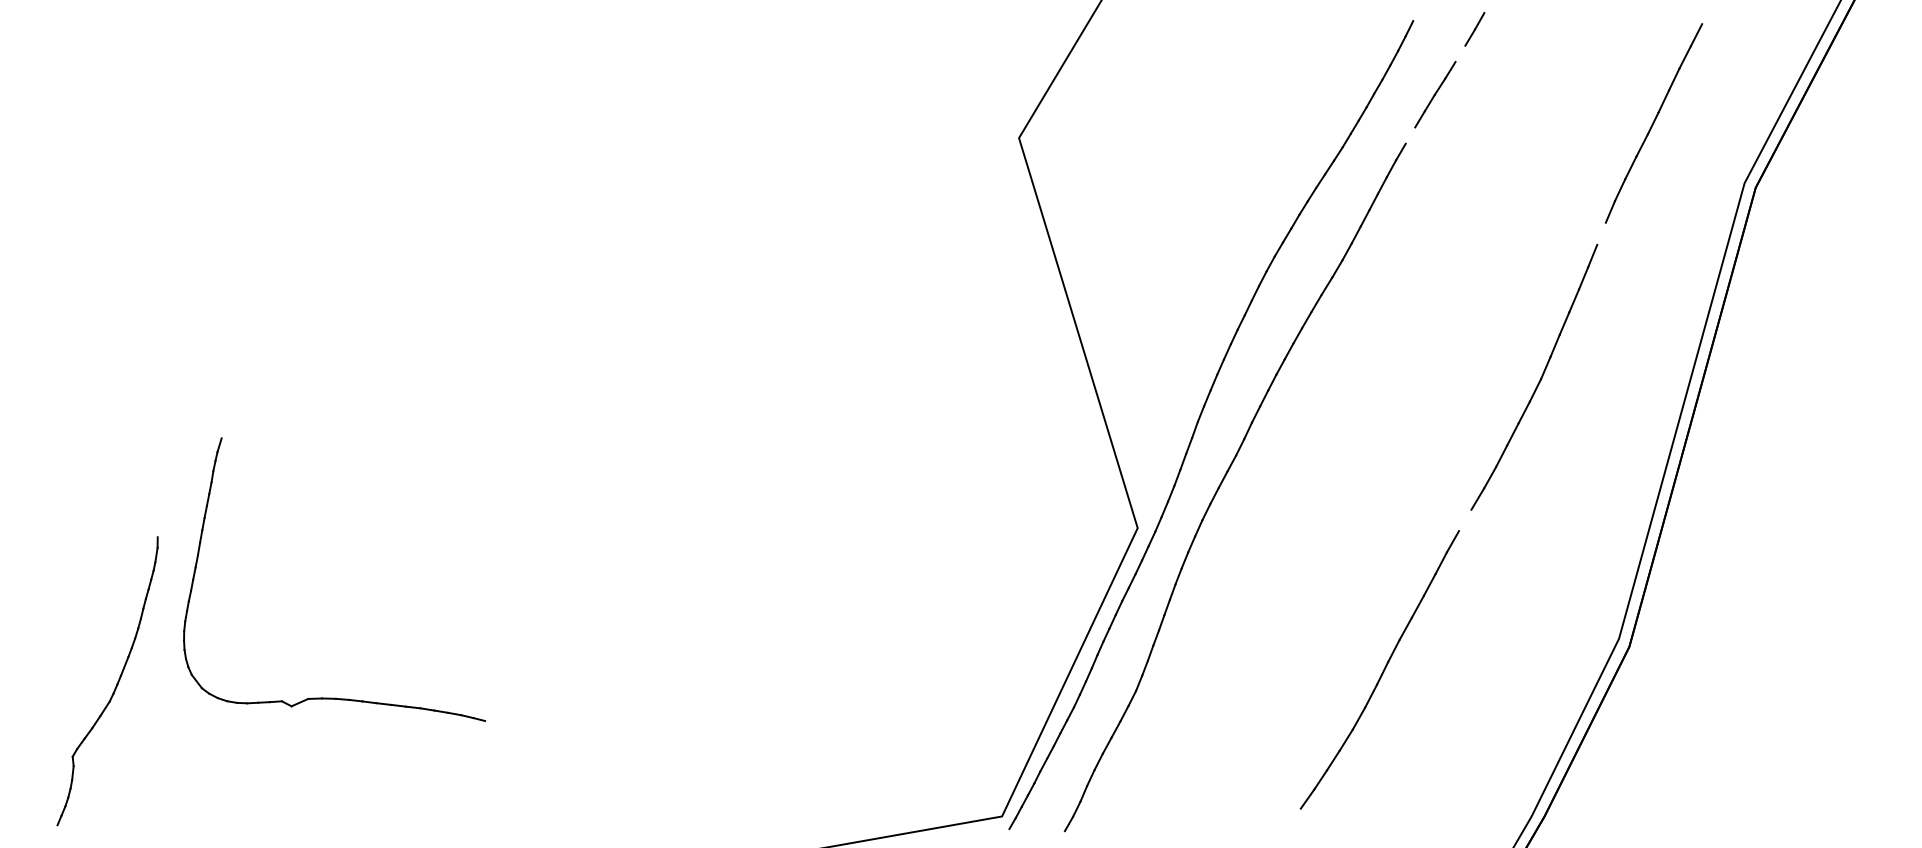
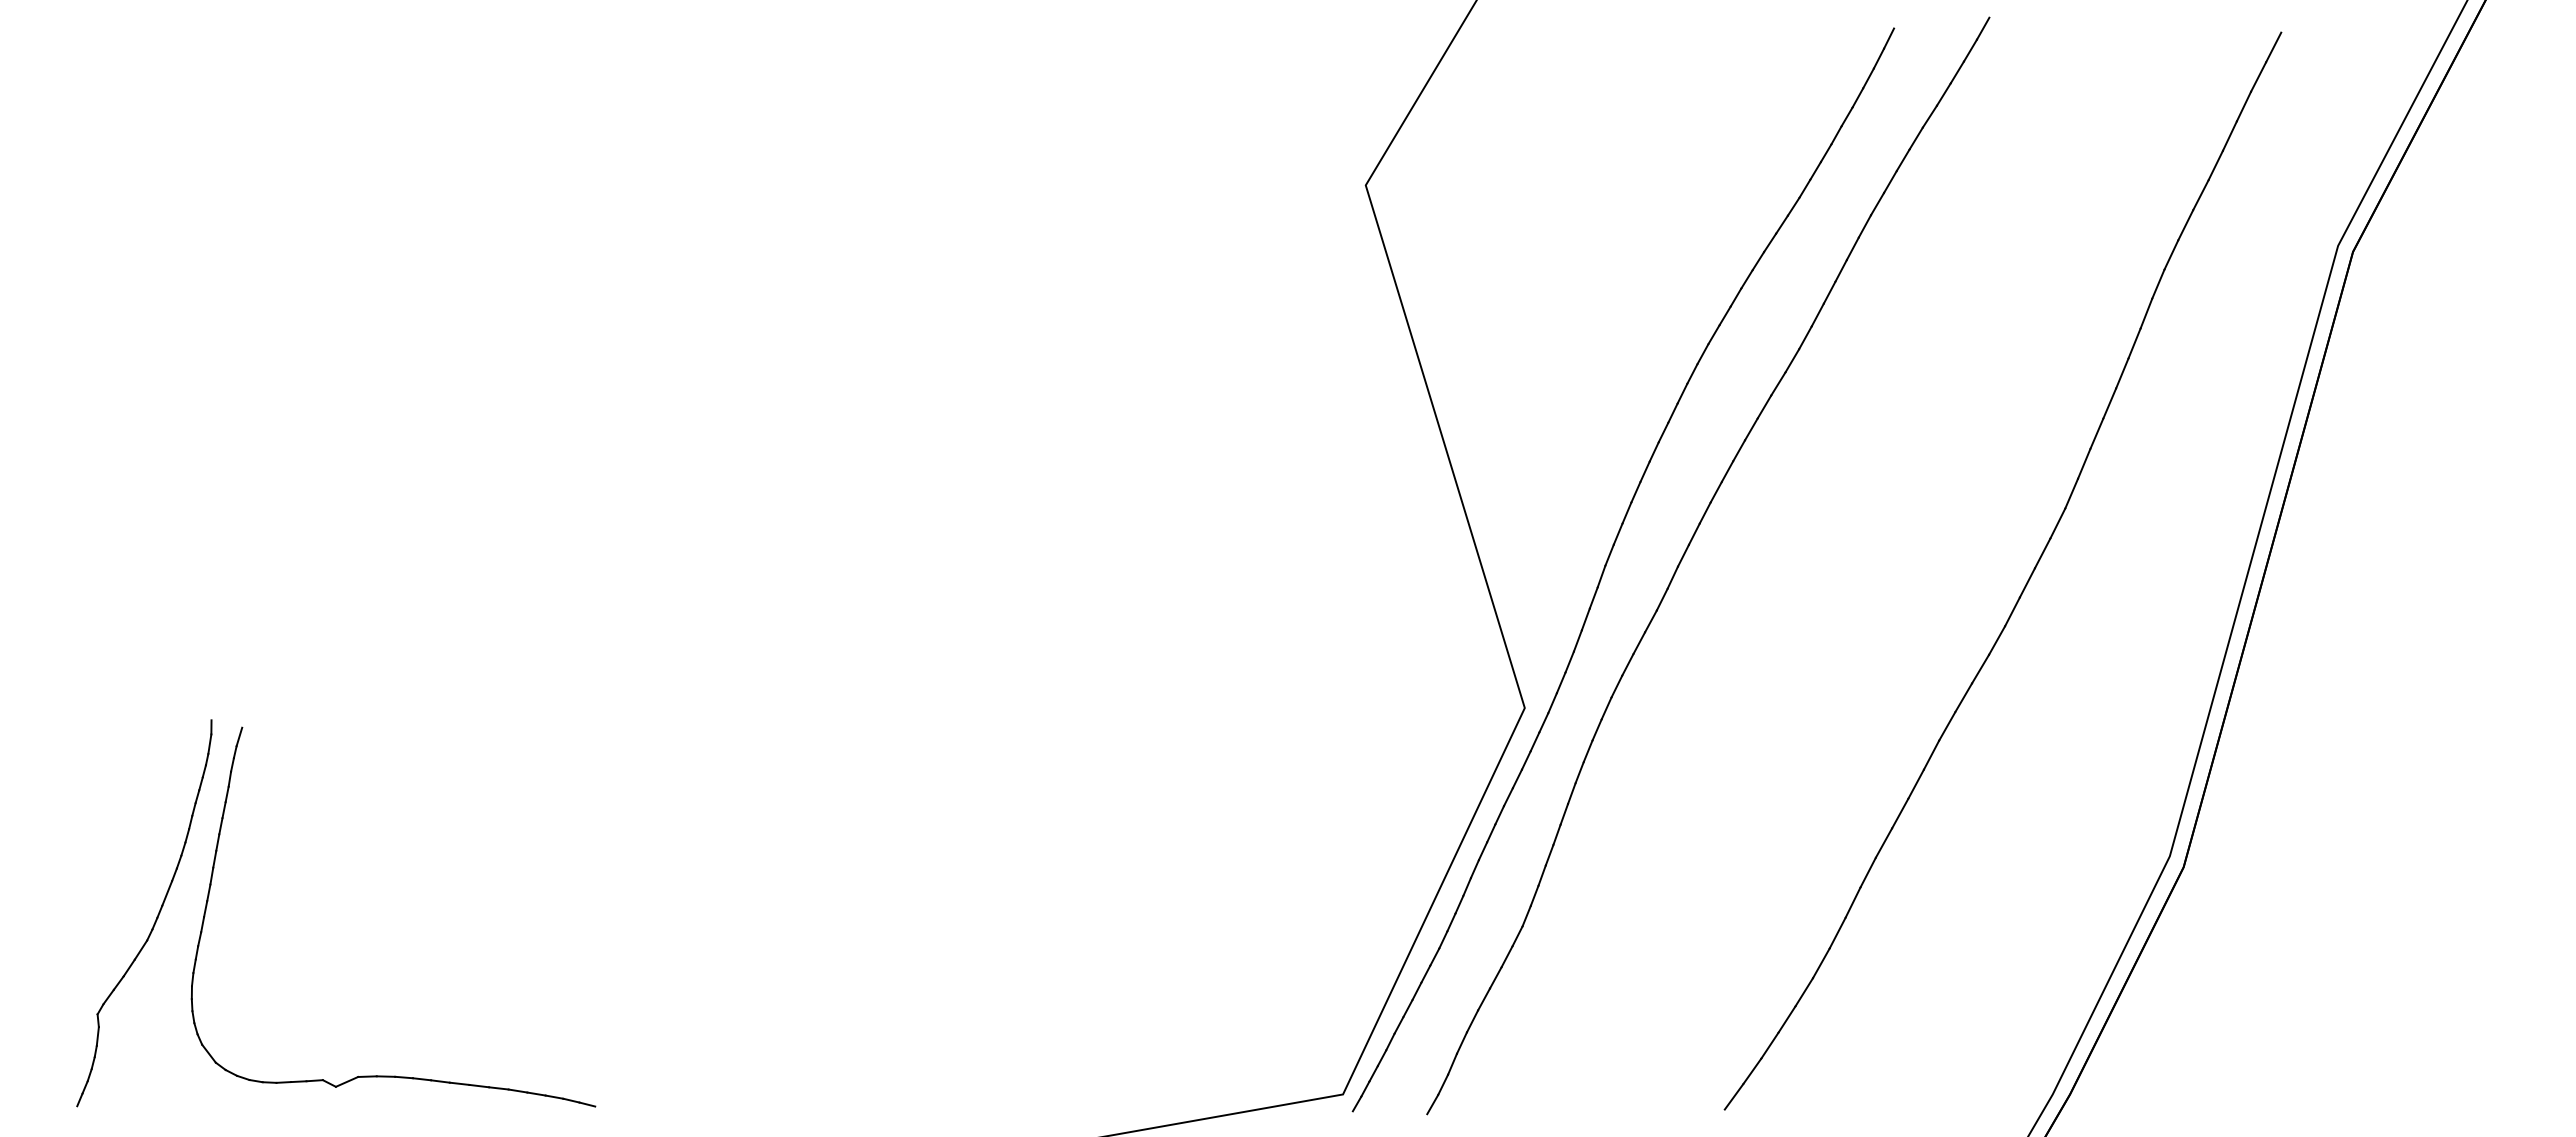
line: (1459, 53) -> (1956, 72), added
line: (1410, 135) -> (1890, 181), added
line: (1601, 233) -> (2146, 313), added
line: (1465, 520) -> (1963, 697), added
part: (334, 697) -> (393, 1075), moved
line: (1293, 817) -> (1733, 1096), added

